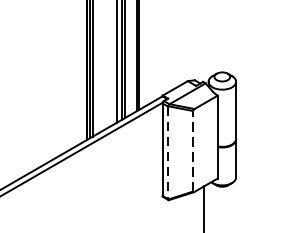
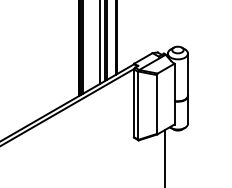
line: (193, 151) -> (156, 104), dashed -> solid
line: (168, 152) -> (138, 105), dashed -> solid

